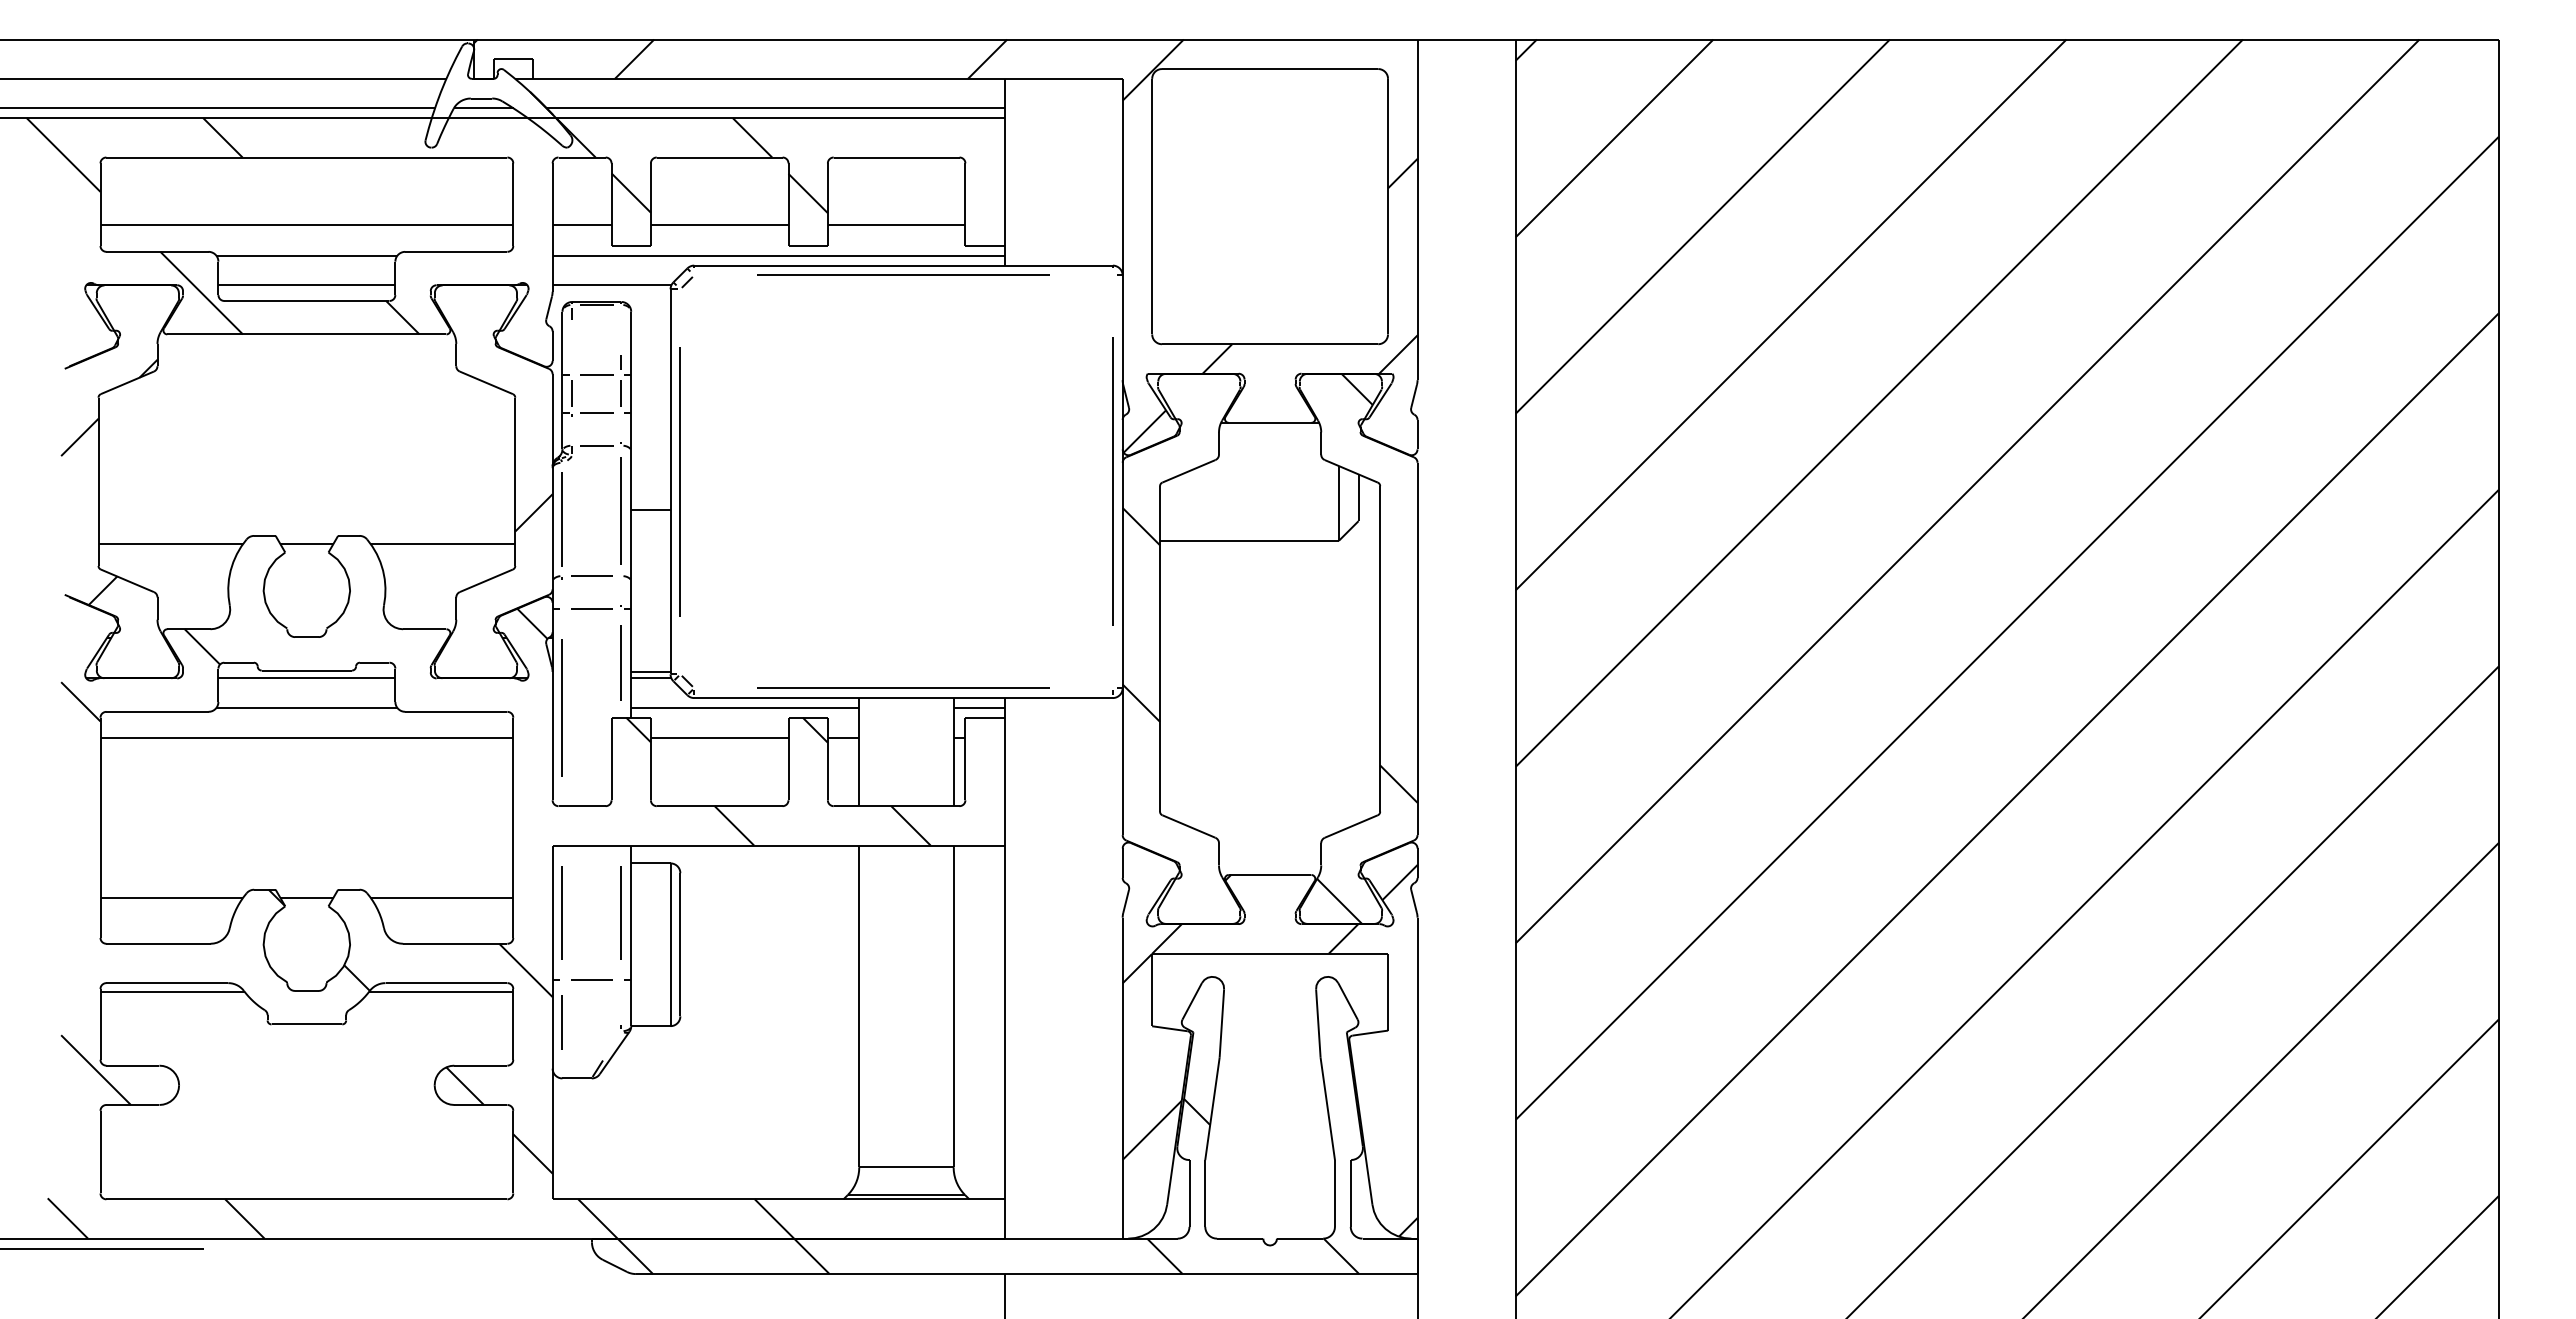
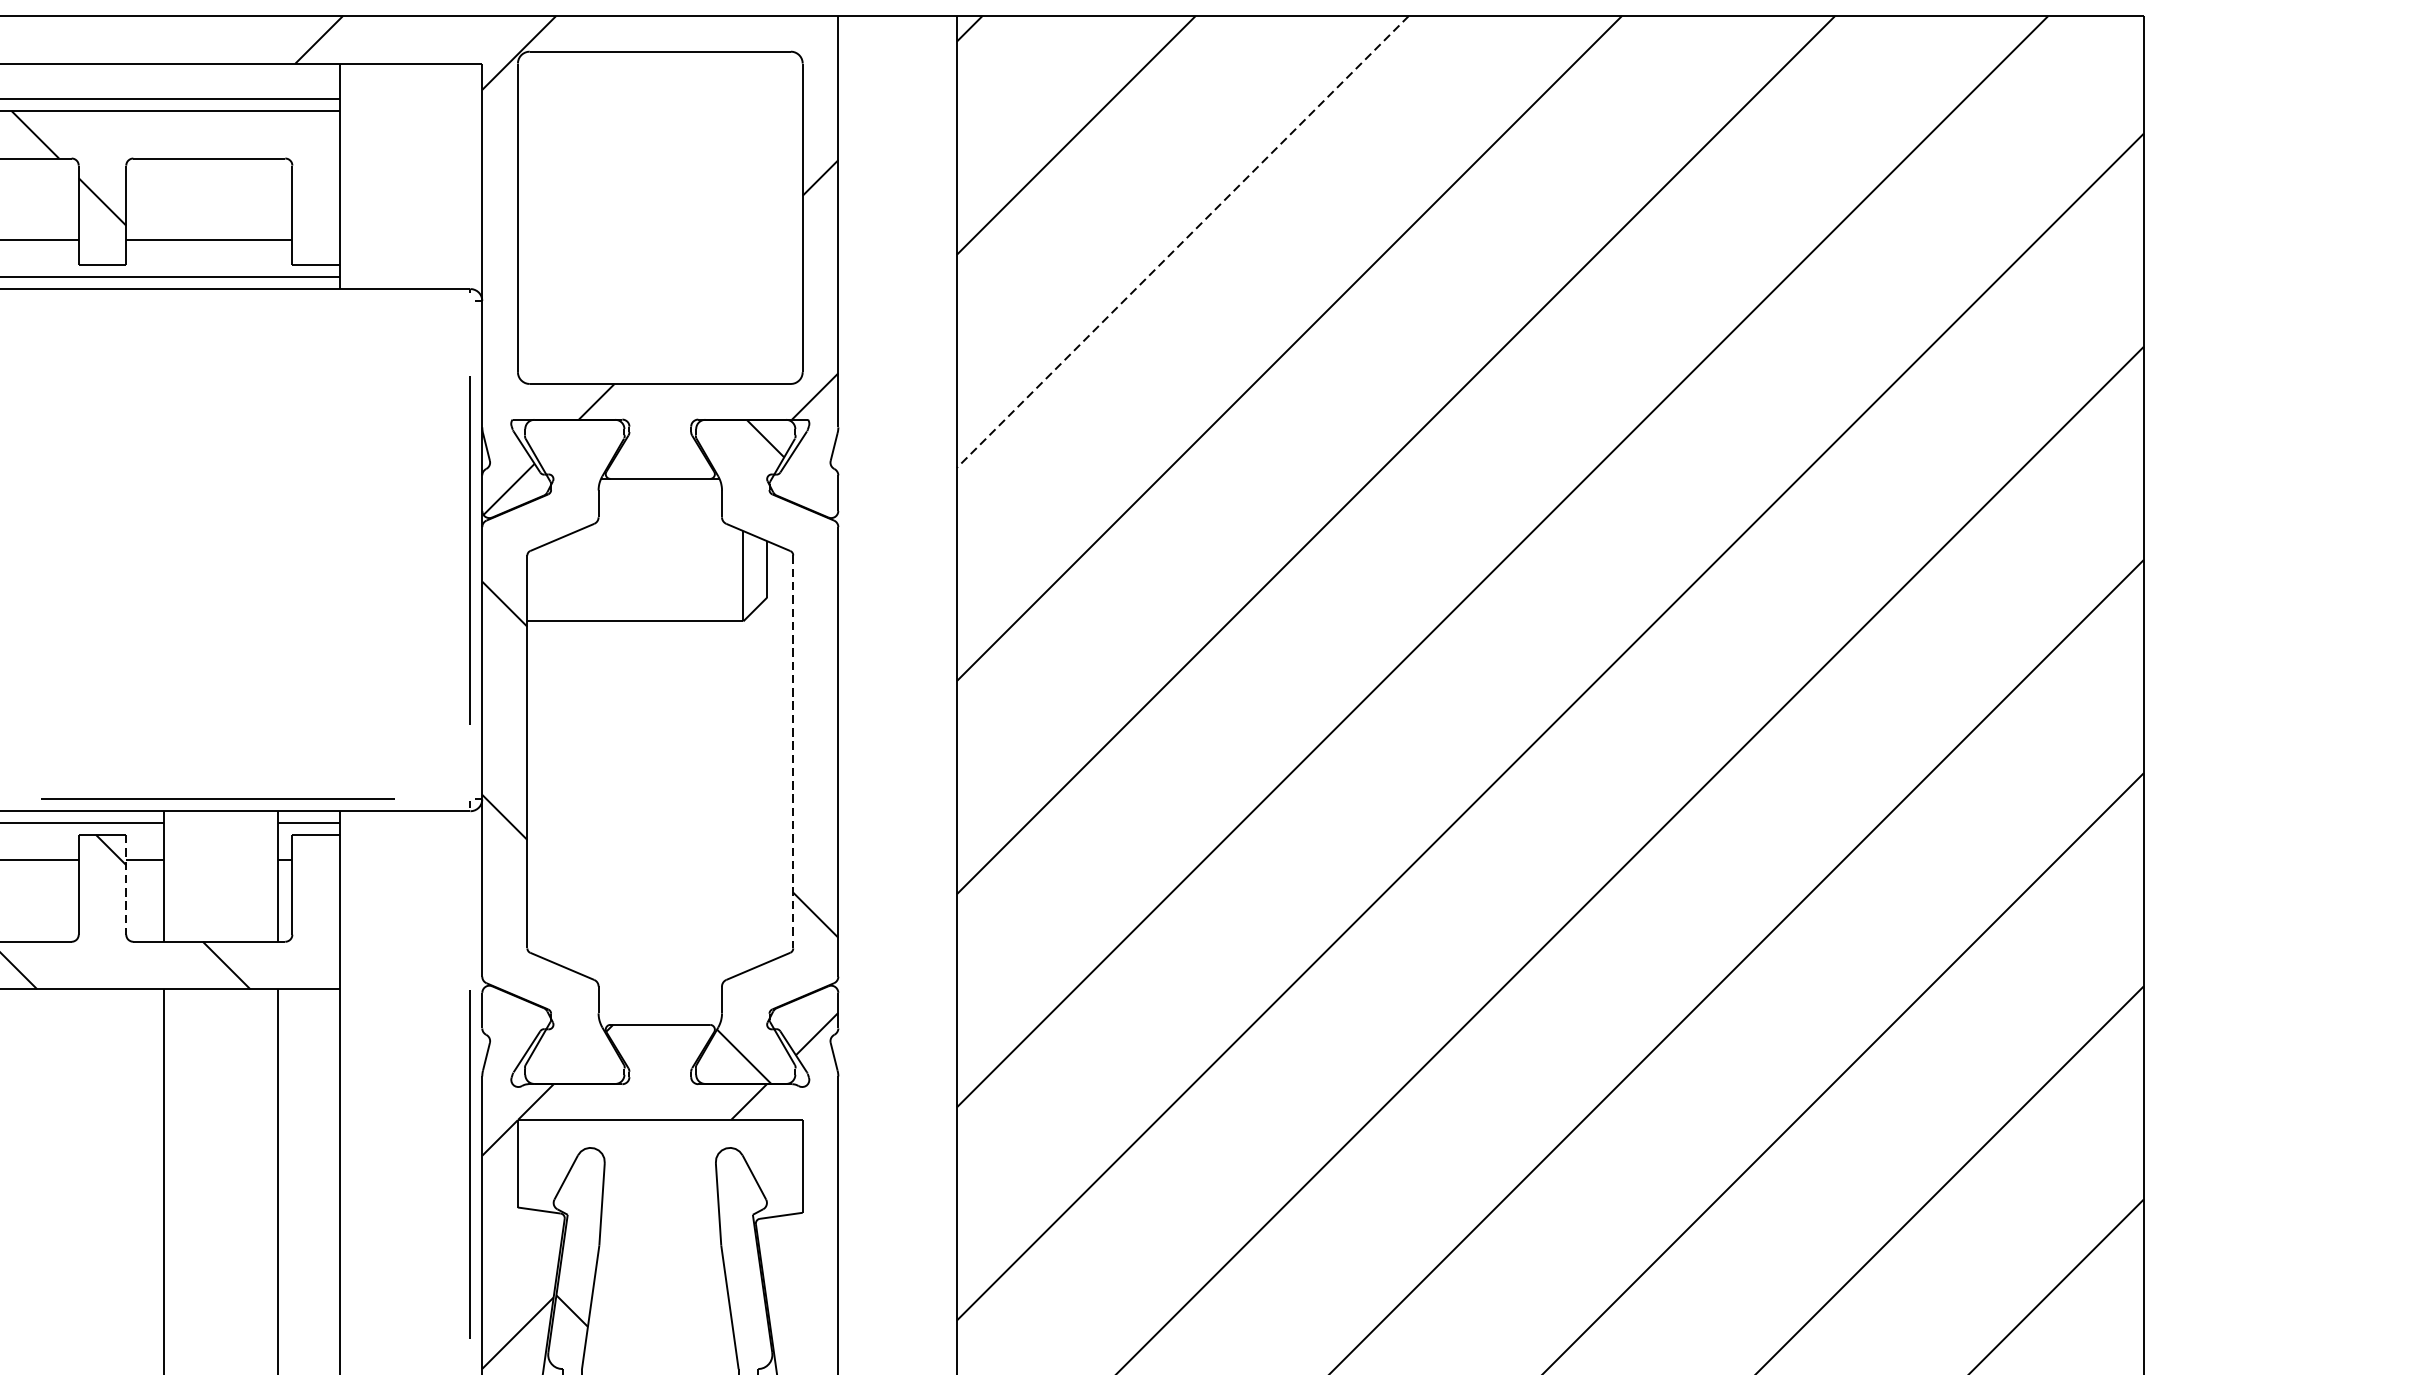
line: (1702, 226) -> (1182, 241), solid -> dashed
line: (903, 274) -> (217, 299), removed
line: (1380, 648) -> (793, 751), solid -> dashed
line: (827, 759) -> (125, 885), solid -> dashed
line: (1112, 990) -> (469, 1164), added

